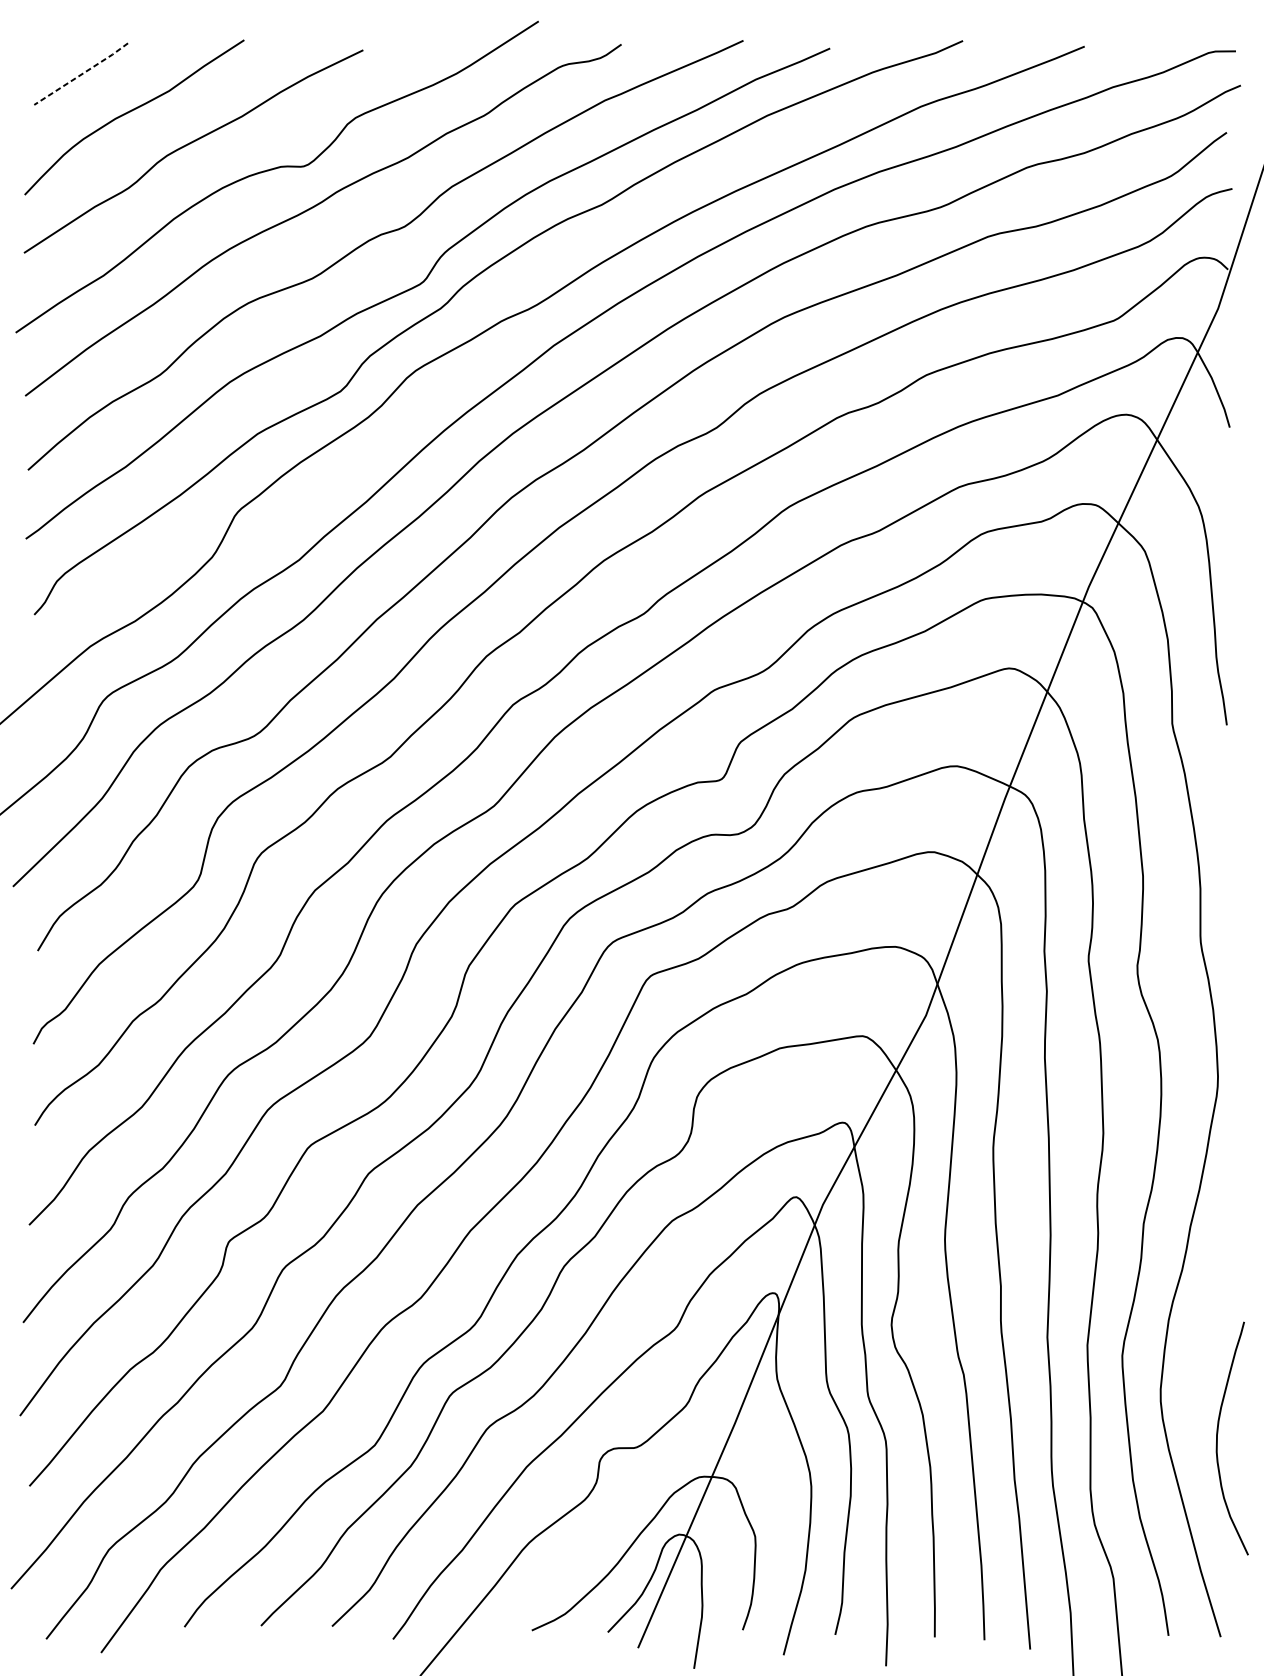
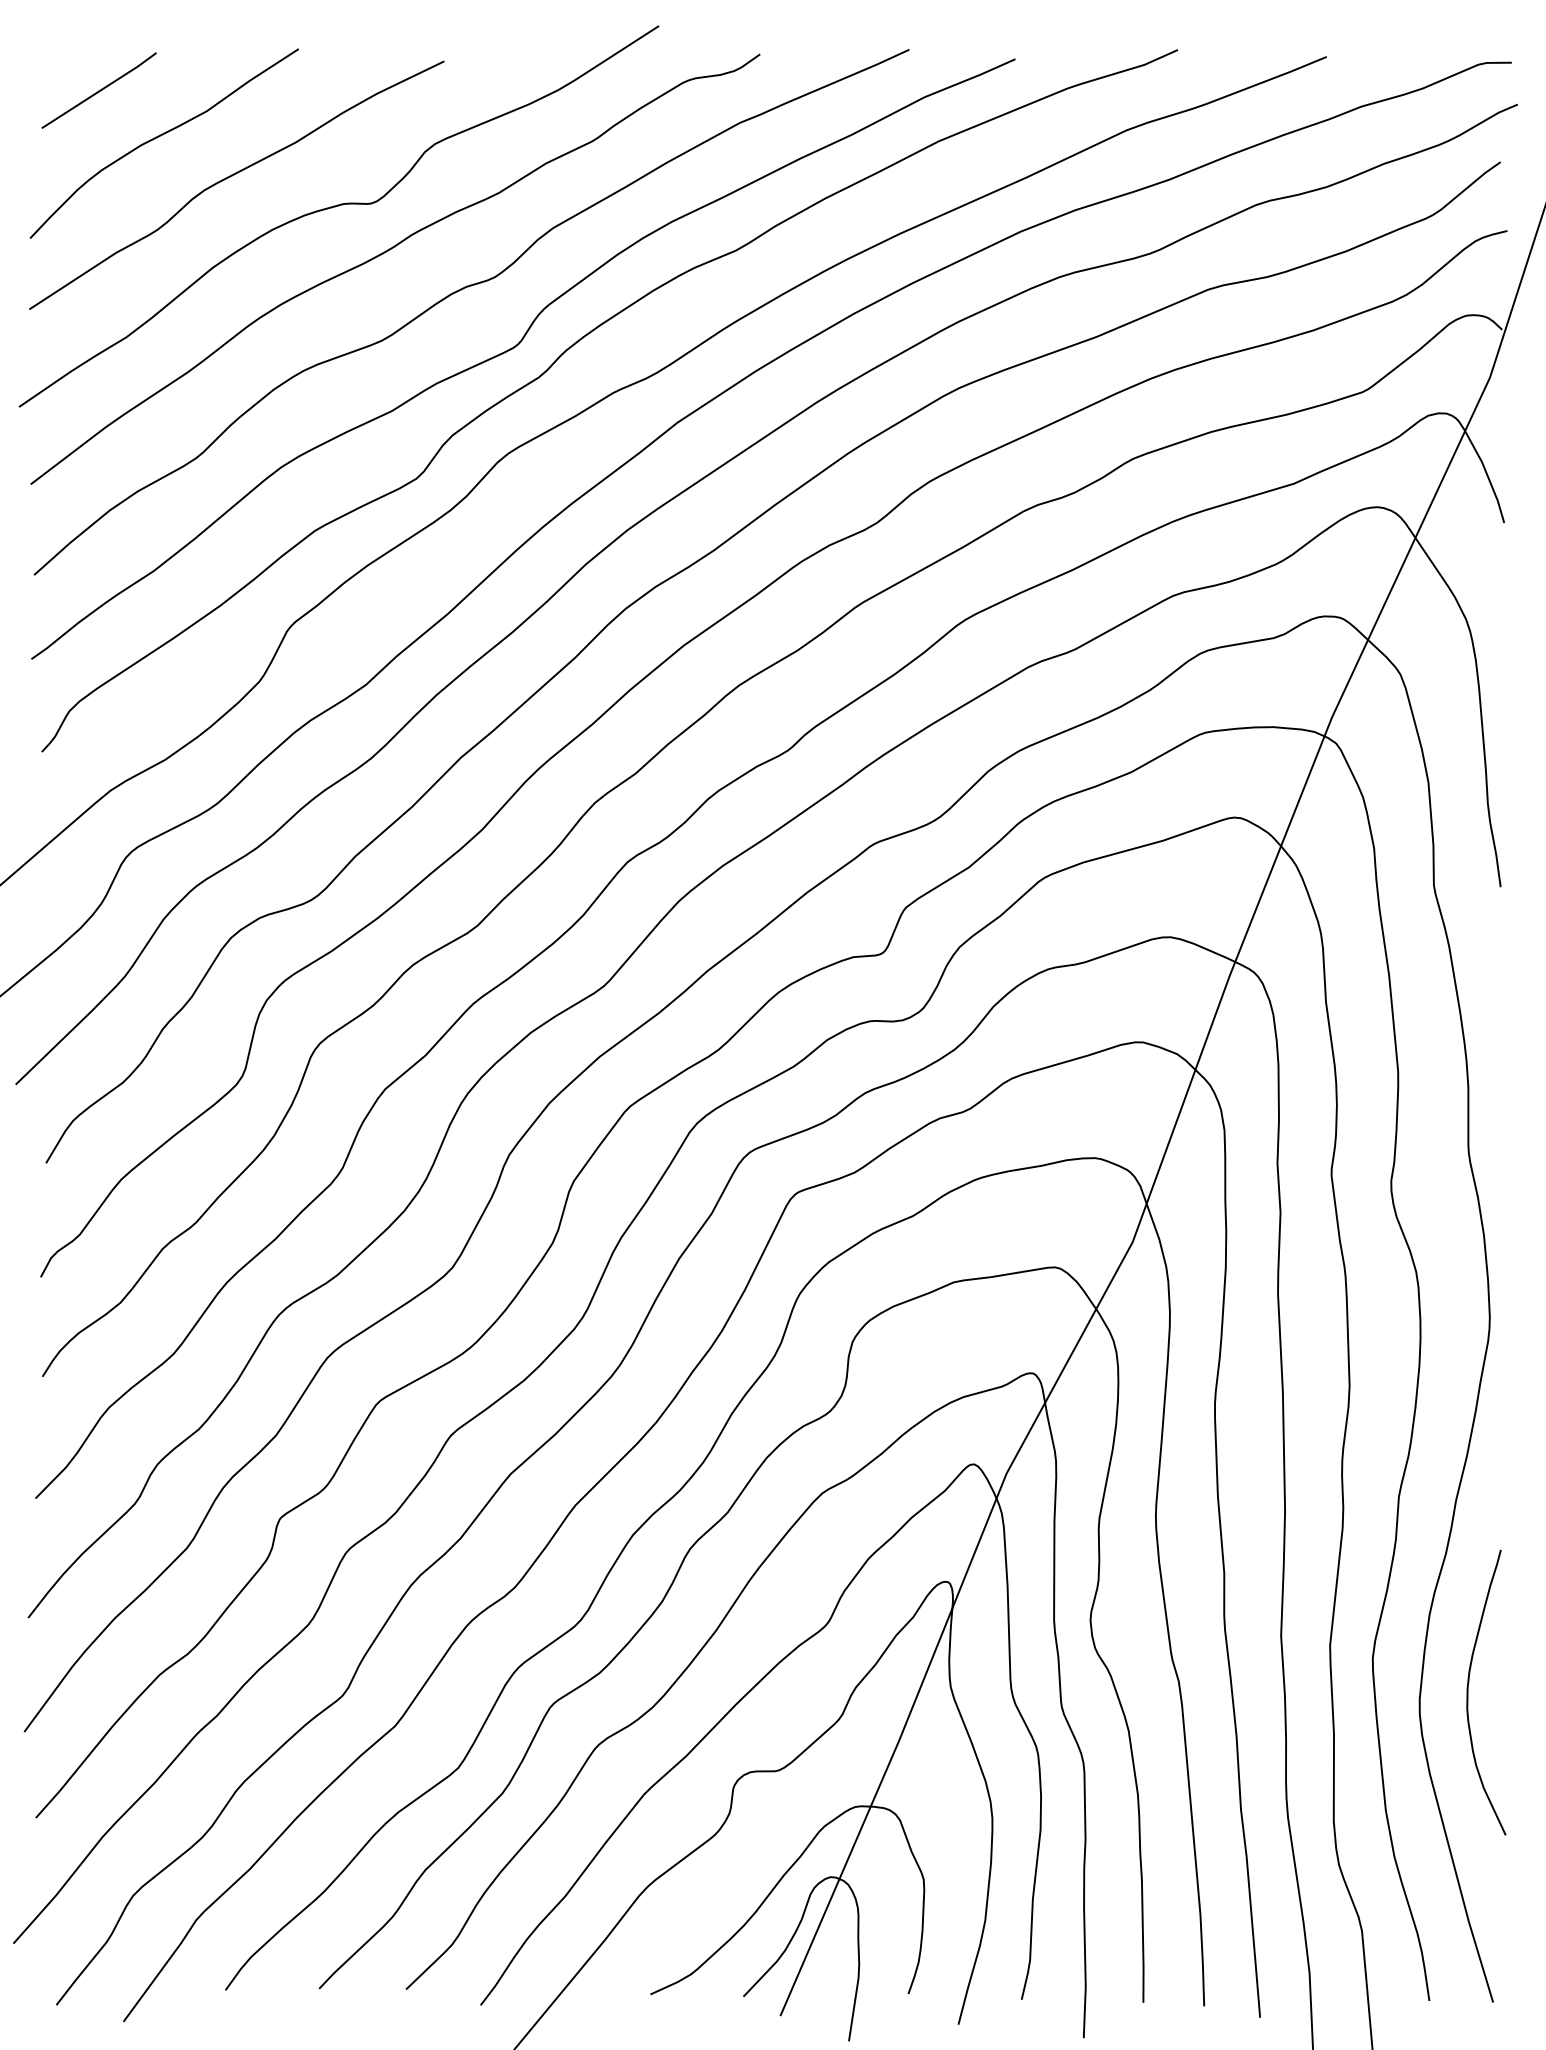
line: (82, 74) -> (100, 90), dashed -> solid
curve: (1217, 1438) -> (1468, 1692), moved

